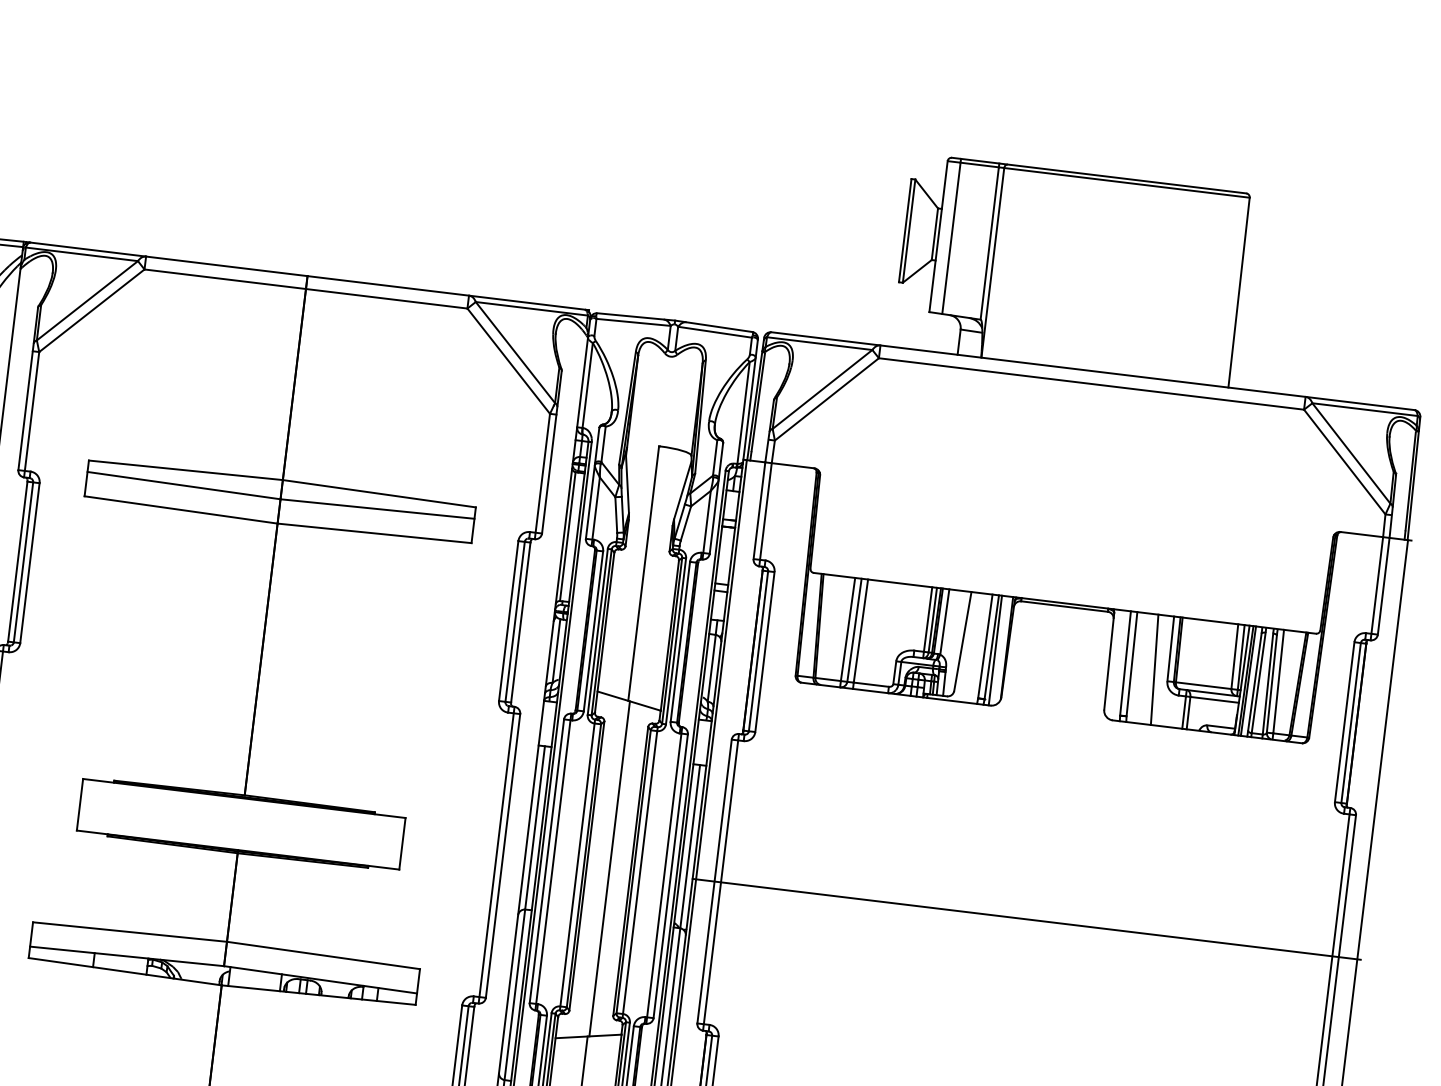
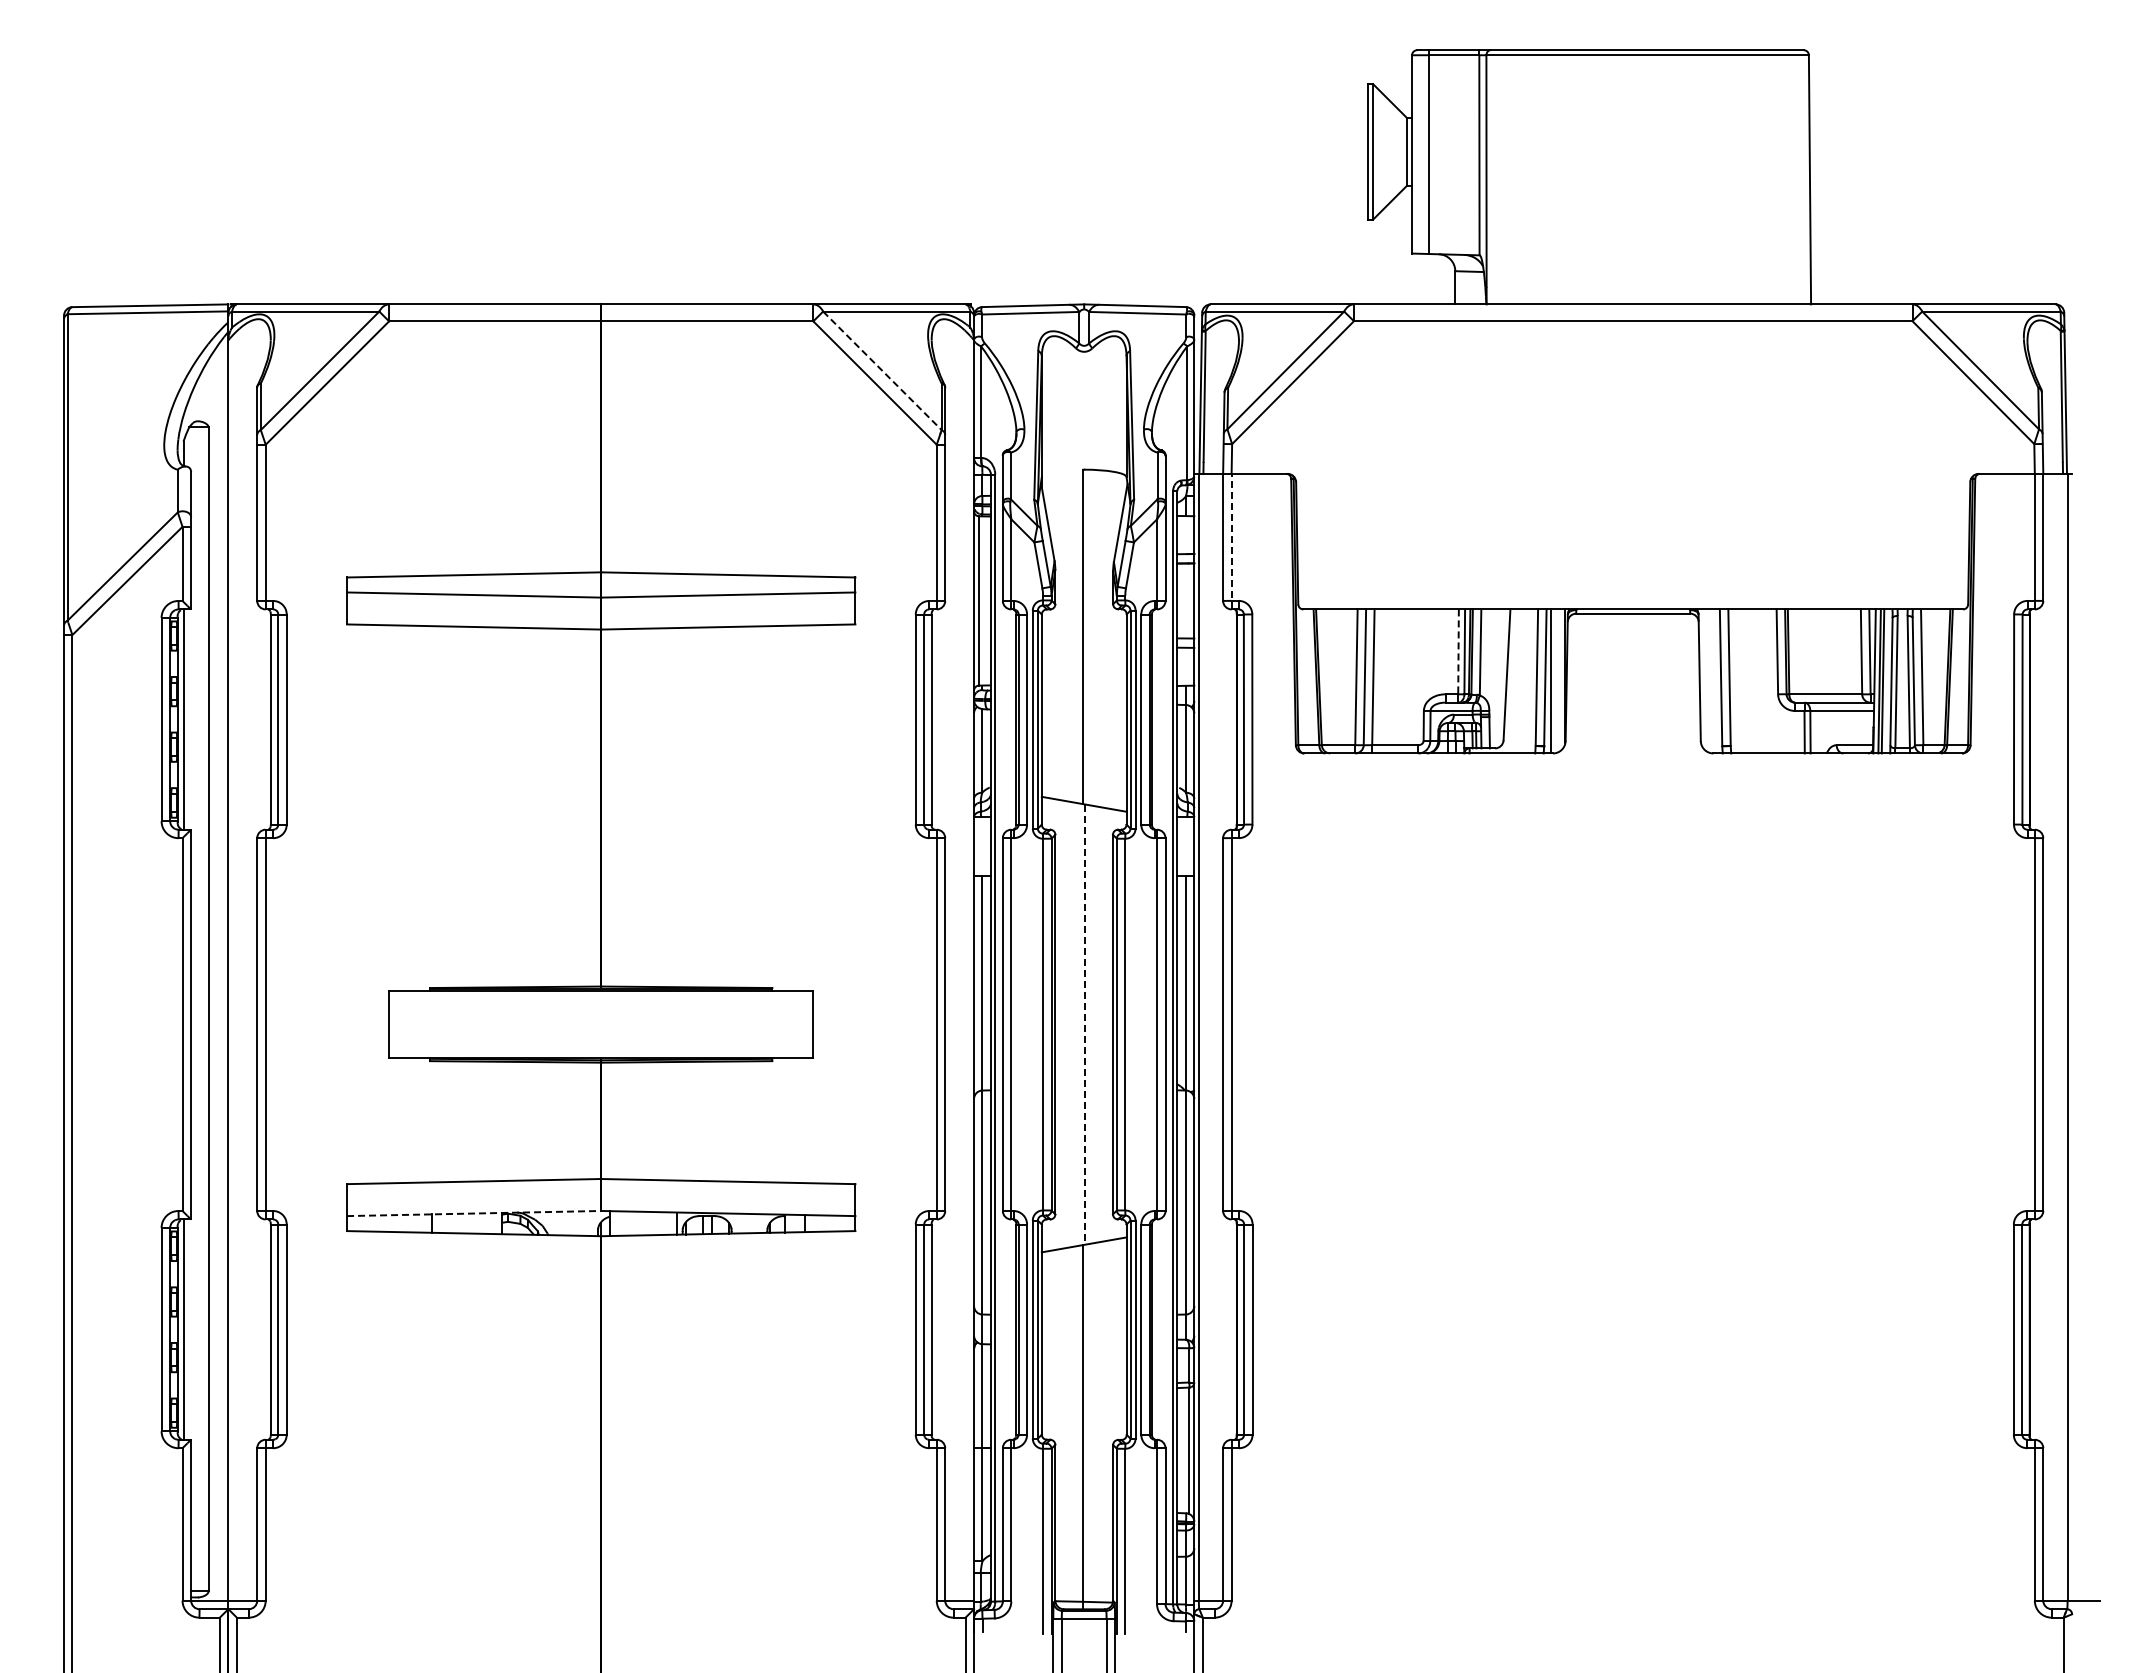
line: (515, 352) -> (882, 370), solid -> dashed
line: (765, 514) -> (1231, 541), solid -> dashed
line: (927, 620) -> (1458, 652), solid -> dashed
line: (1154, 669) -> (1759, 681), removed
line: (609, 869) -> (1085, 1025), solid -> dashed
line: (1026, 919) -> (1633, 1024), removed
line: (127, 956) -> (474, 1213), solid -> dashed

